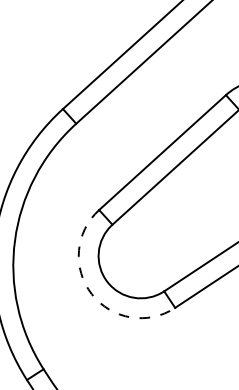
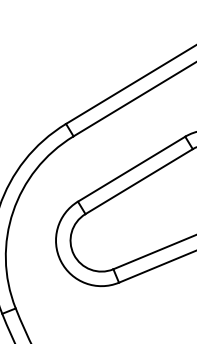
arc: (91, 294) -> (60, 261), dashed -> solid

